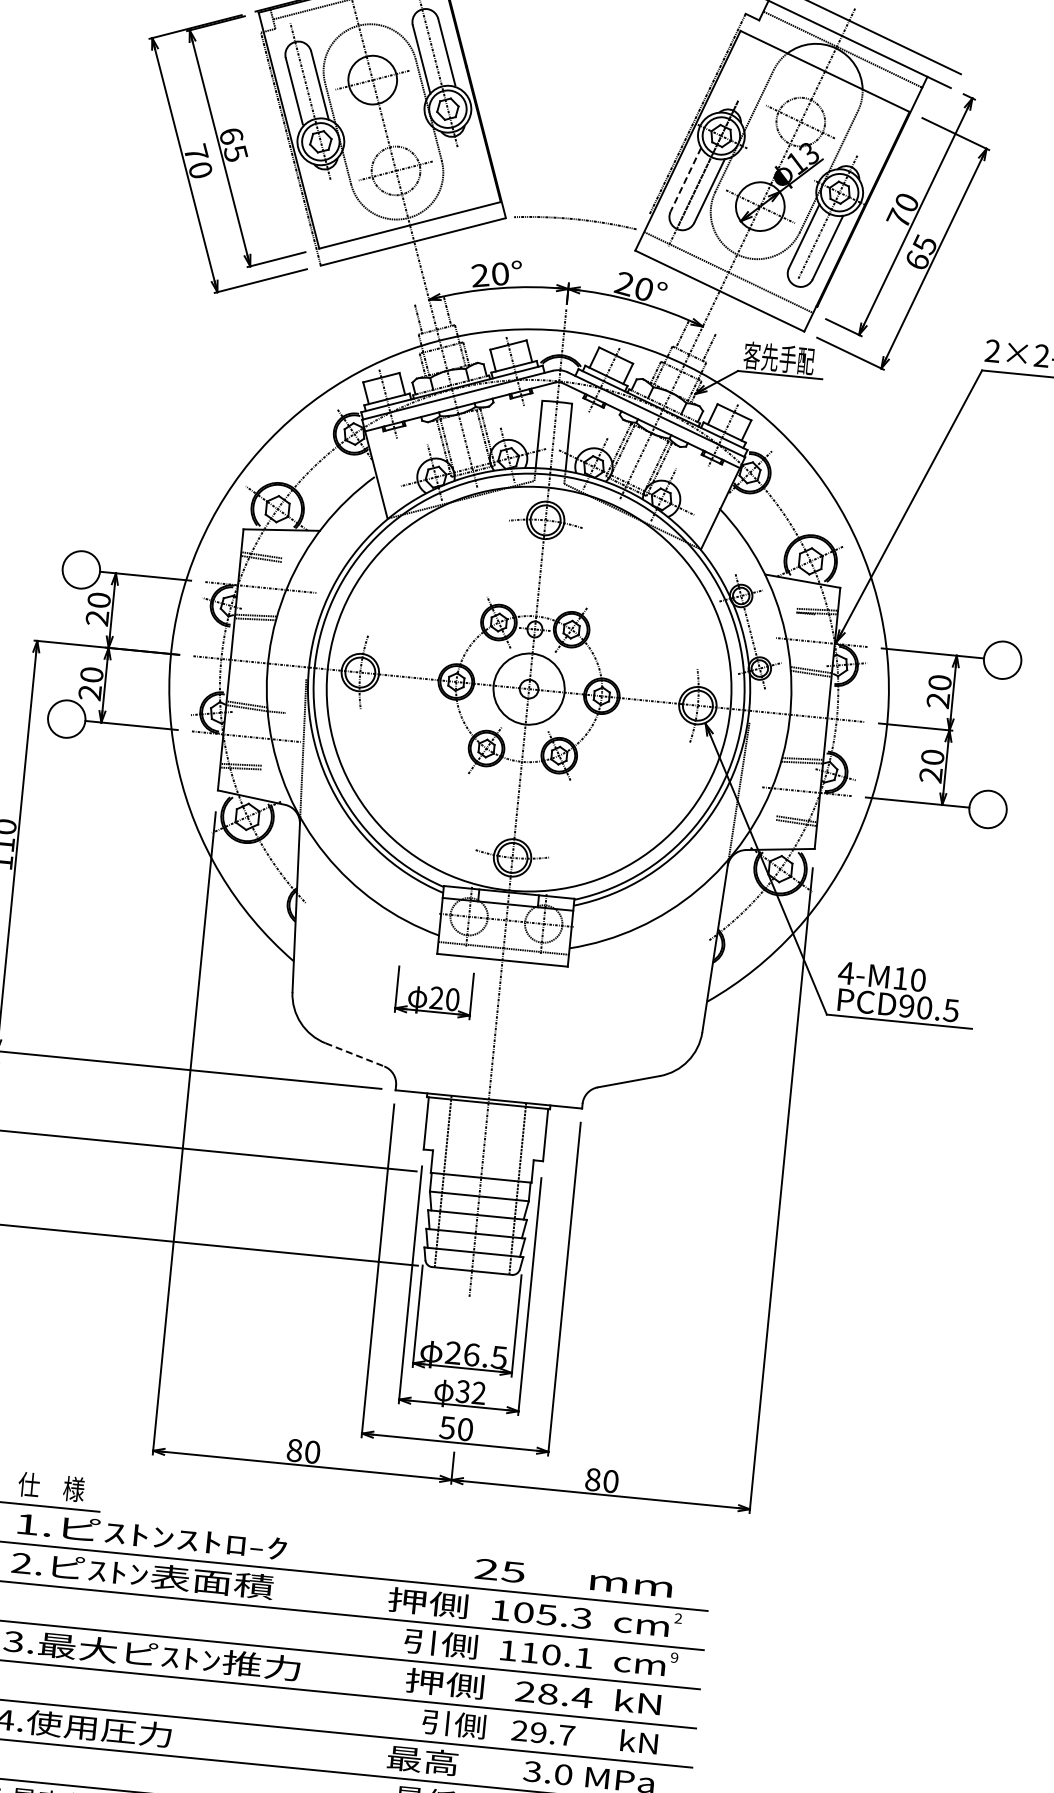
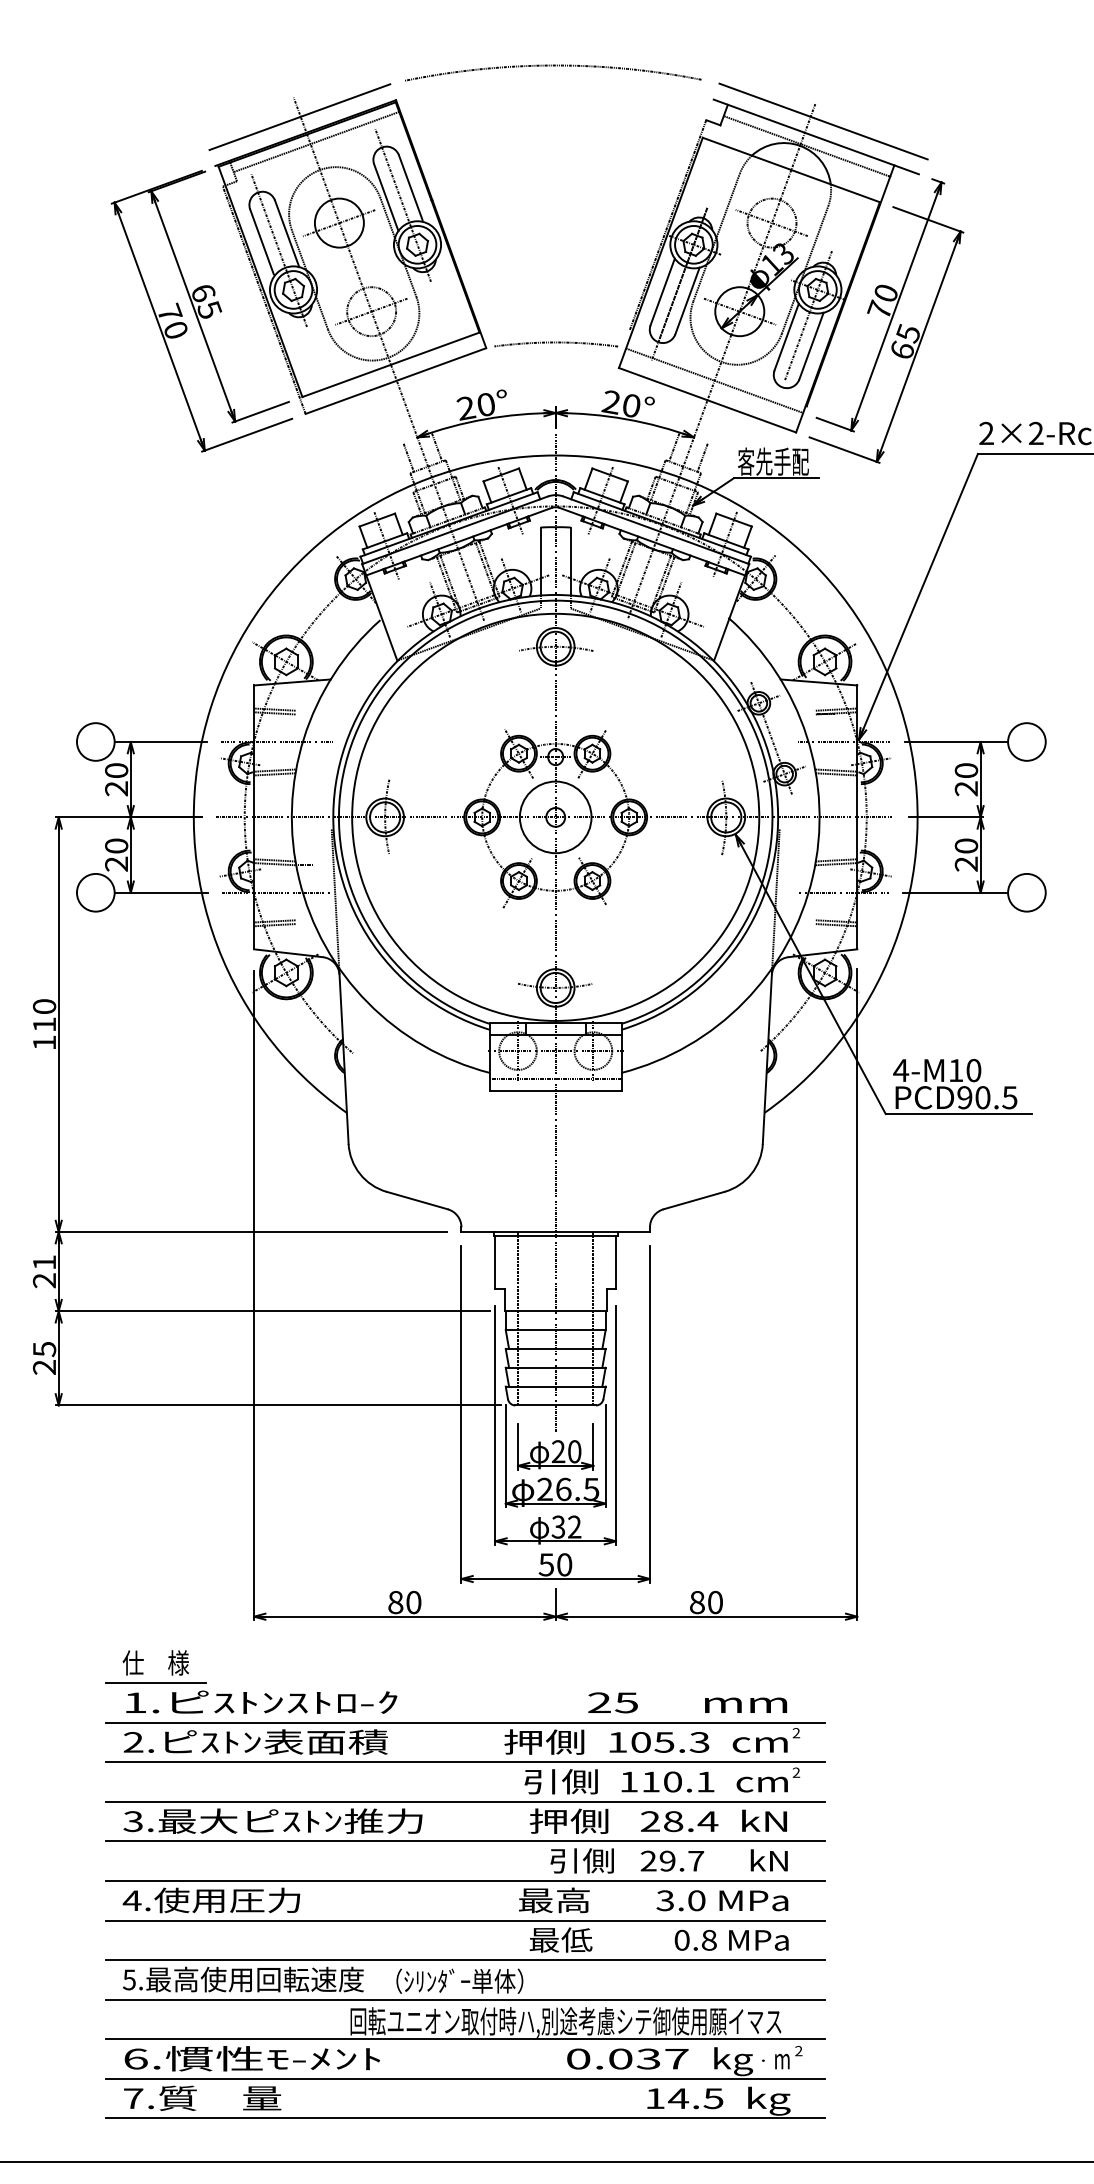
line: (685, 180) -> (662, 292), dashed -> solid
part: (434, 992) -> (555, 1446), moved
line: (355, 1054) -> (417, 1200), dashed -> solid
text: (674, 1657) -> (796, 1772), 9 -> 2

